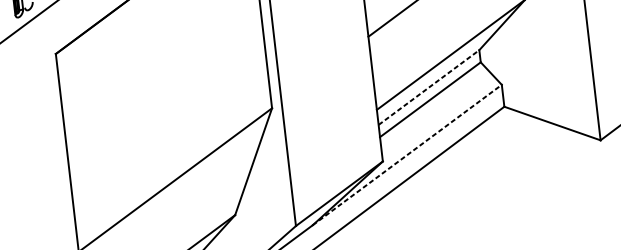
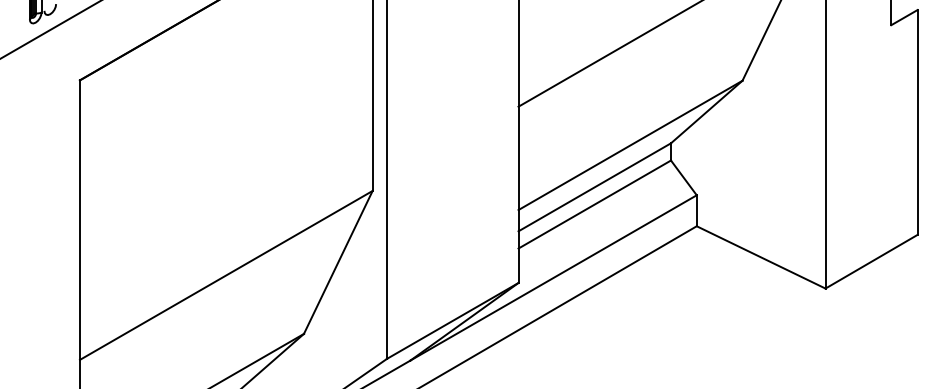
line: (429, 87) -> (595, 187), dashed -> solid
line: (407, 154) -> (554, 277), dashed -> solid

